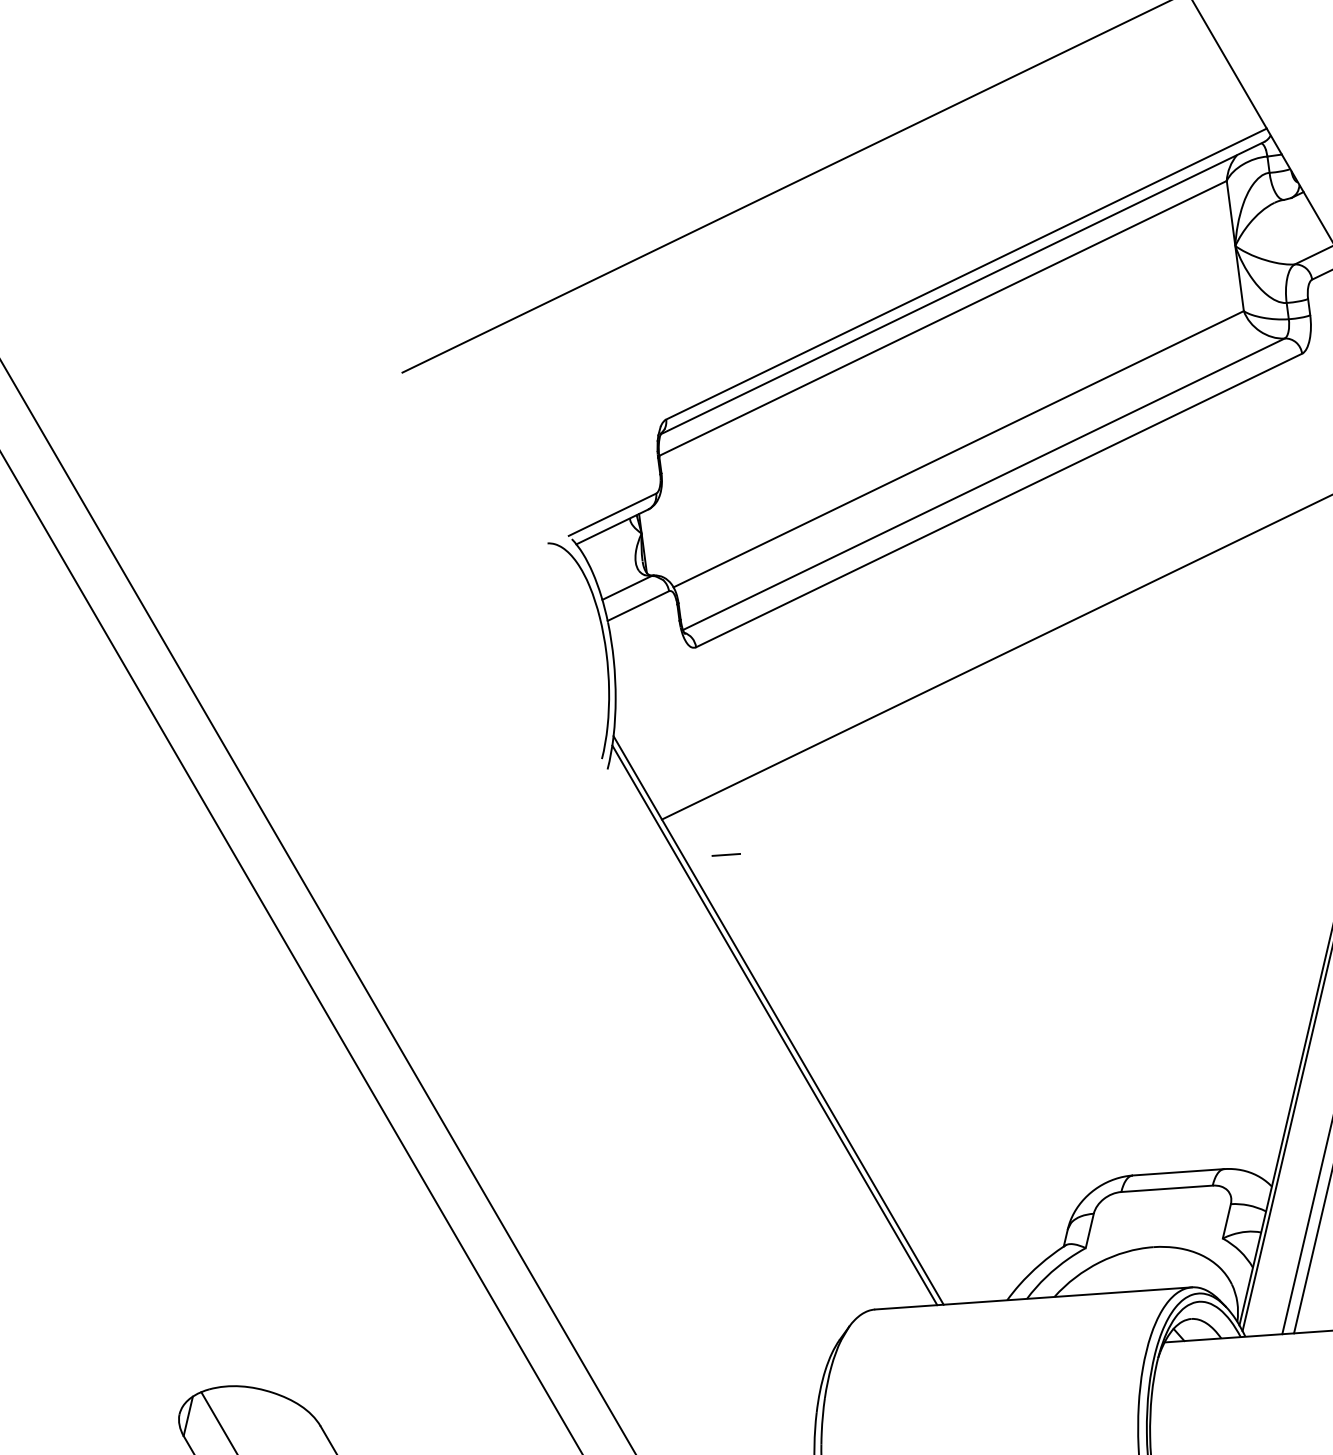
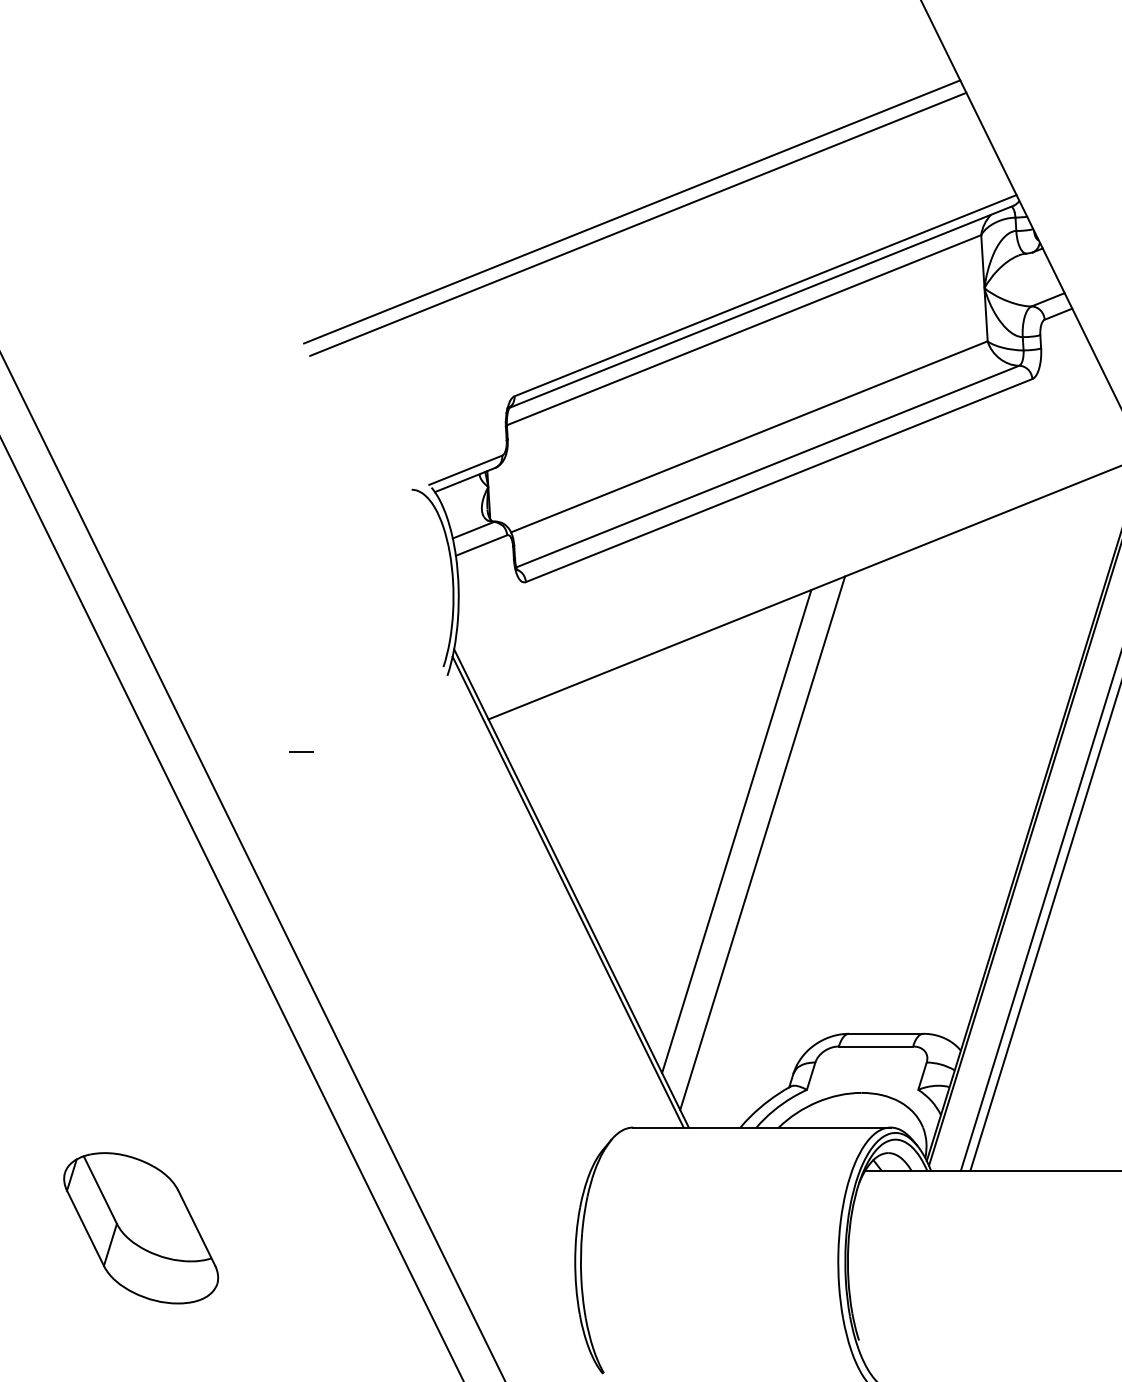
line: (803, 196) -> (638, 223), added
line: (726, 854) -> (301, 751), moved
line: (976, 936) -> (736, 831), added
line: (1009, 948) -> (762, 843), added

